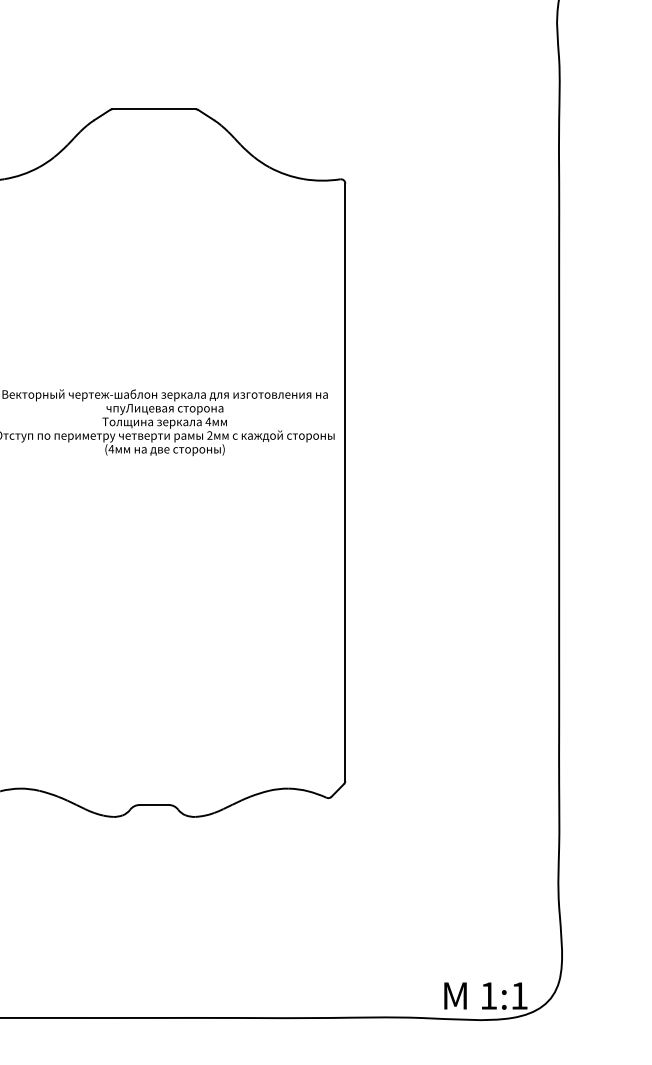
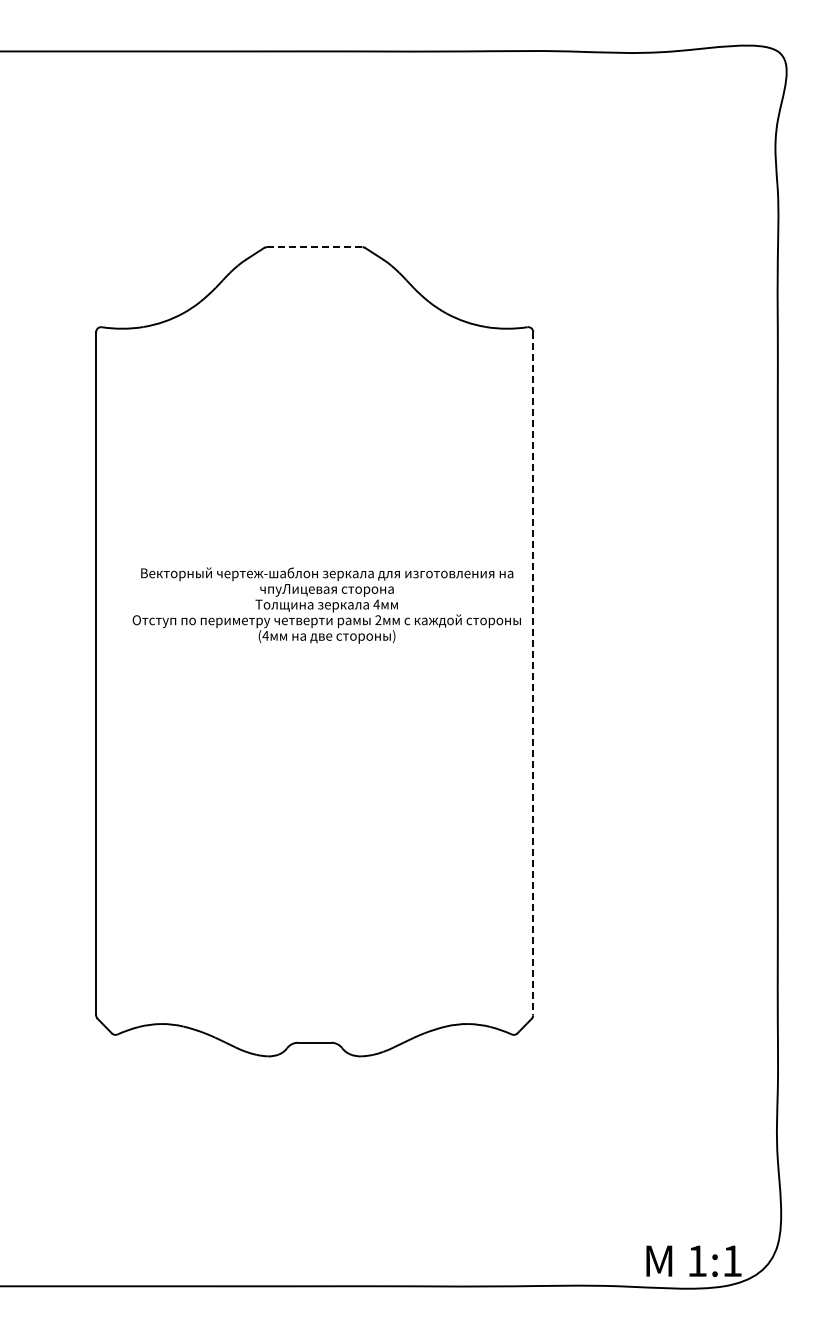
line: (154, 109) -> (314, 247), solid -> dashed
line: (345, 482) -> (533, 673), solid -> dashed

